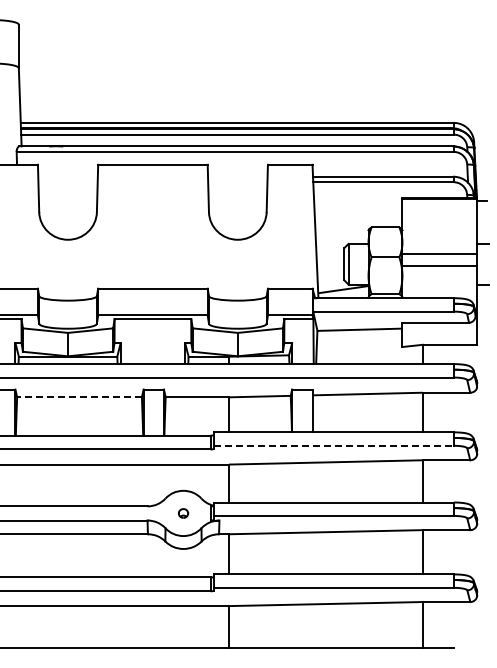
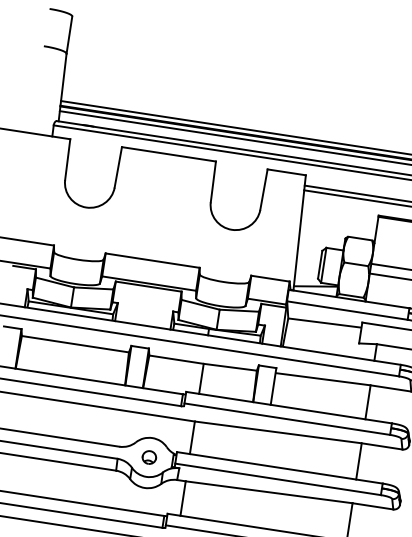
line: (79, 397) -> (75, 344), dashed -> solid
line: (333, 445) -> (287, 418), dashed -> solid
part: (183, 513) -> (149, 457), size x1.67

